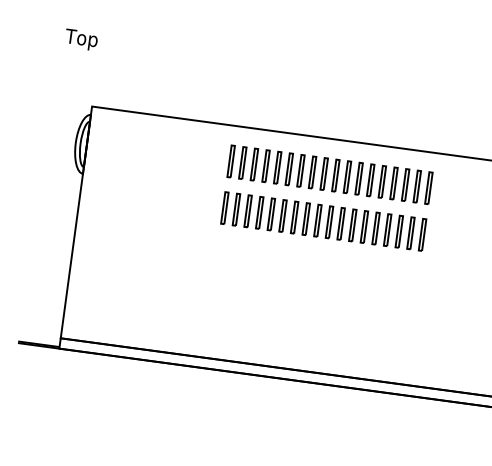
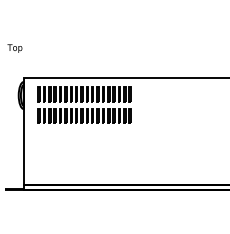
part: (326, 196) -> (84, 104), moved

